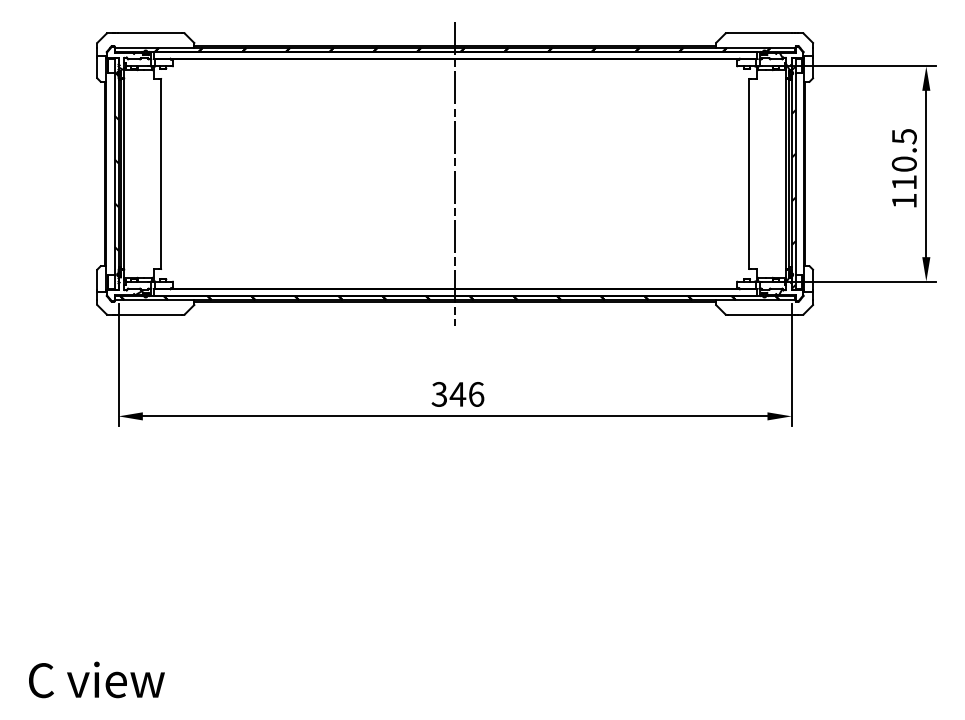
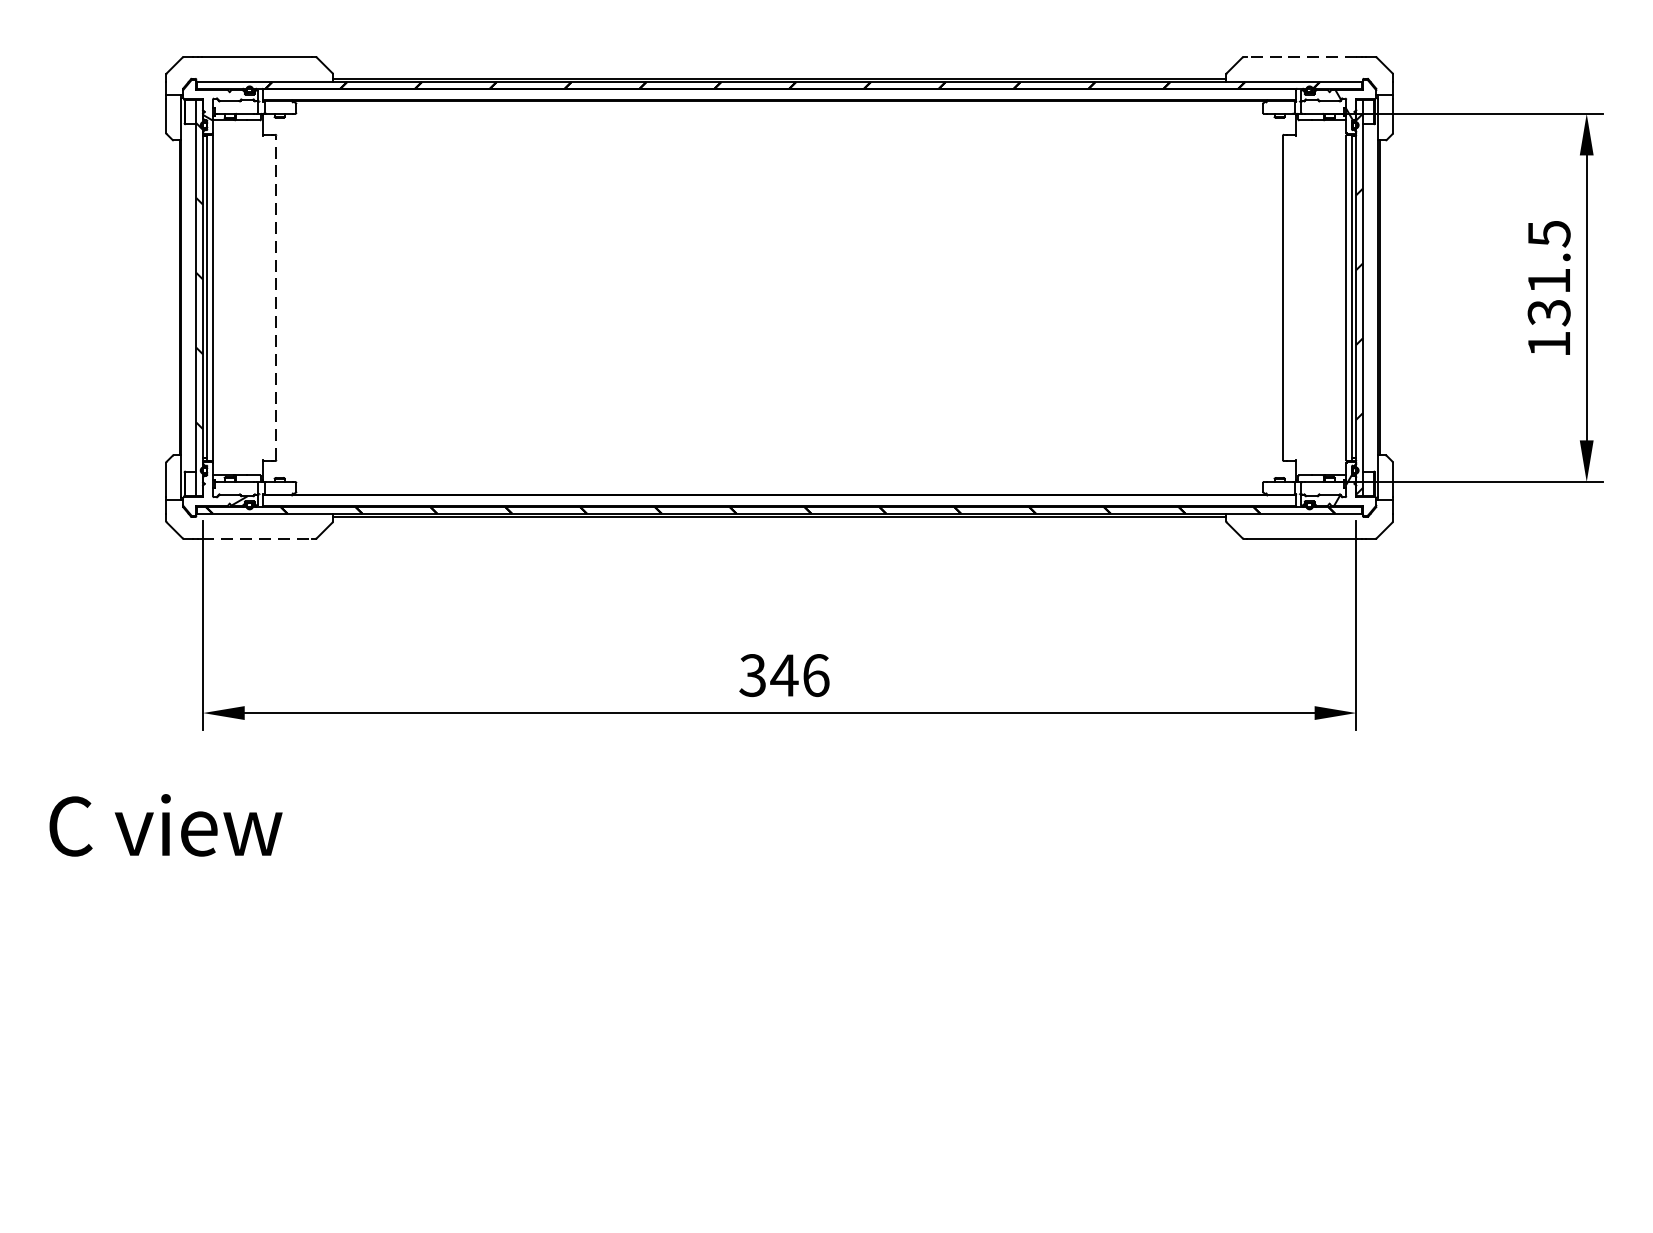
line: (759, 33) -> (1300, 57), solid -> dashed
line: (455, 173) -> (780, 297), removed
text: (903, 173) -> (1547, 297), 110.5 -> 131.5
line: (161, 174) -> (276, 298), solid -> dashed
line: (150, 314) -> (257, 538), solid -> dashed
text: (96, 679) -> (165, 824), moved

